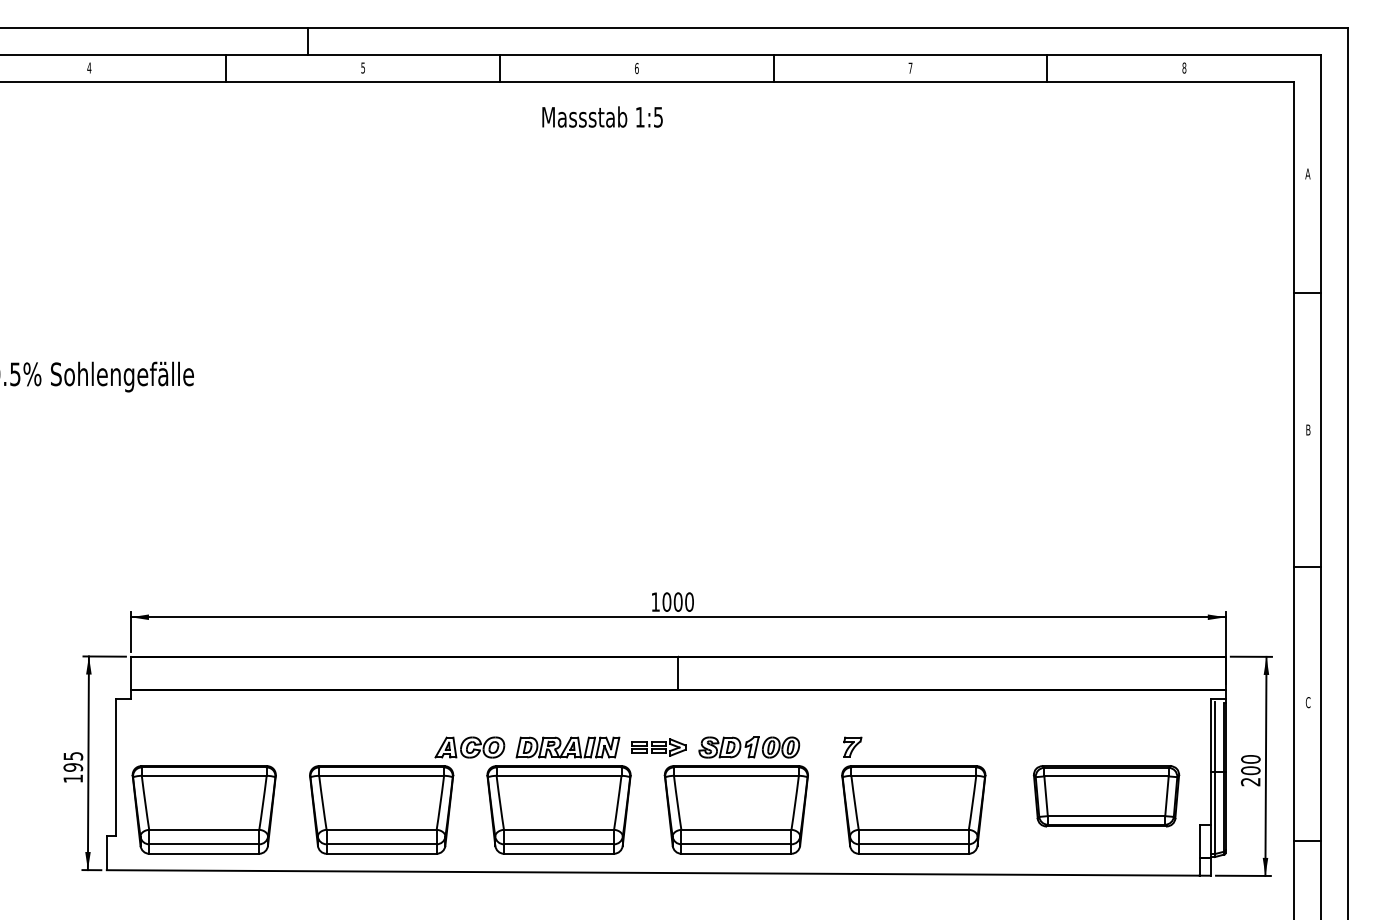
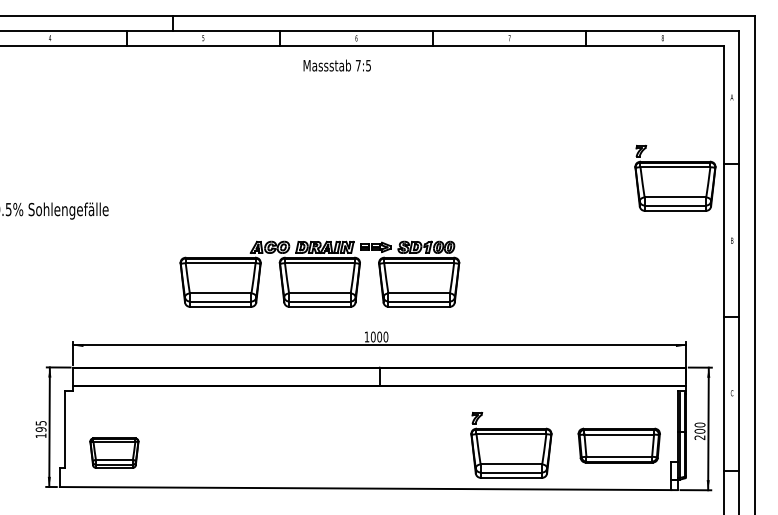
text: (640, 116) -> (358, 65), 1:5 -> 7:5
part: (1207, 317) -> (675, 177), added
part: (558, 794) -> (319, 273), moved
part: (204, 808) -> (114, 452), size x0.6

